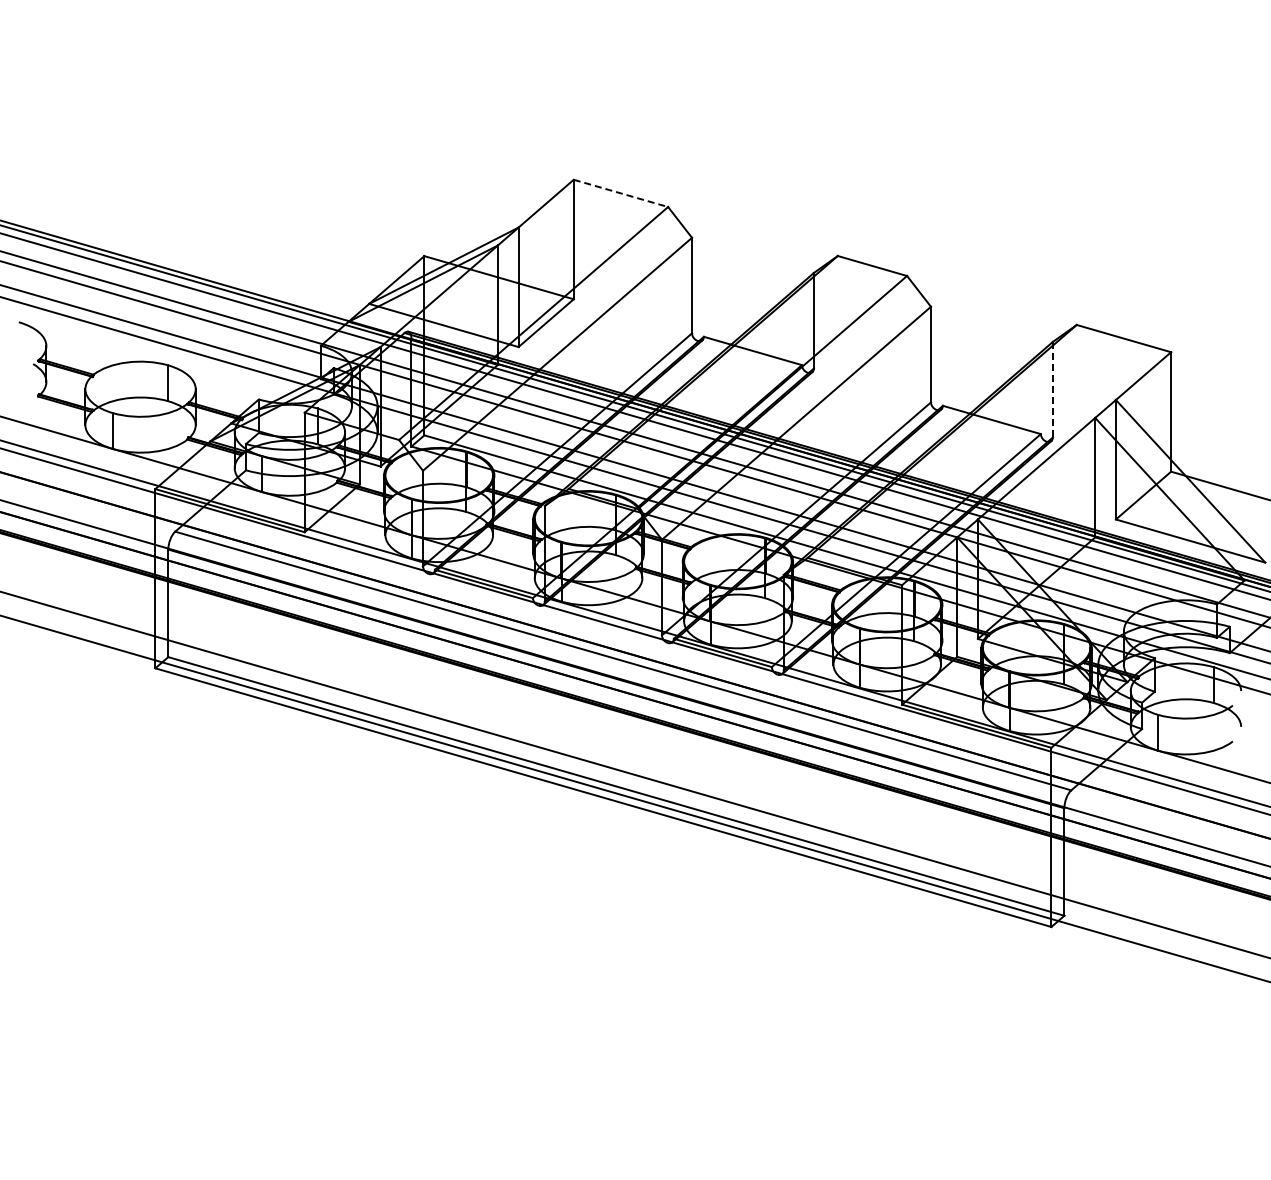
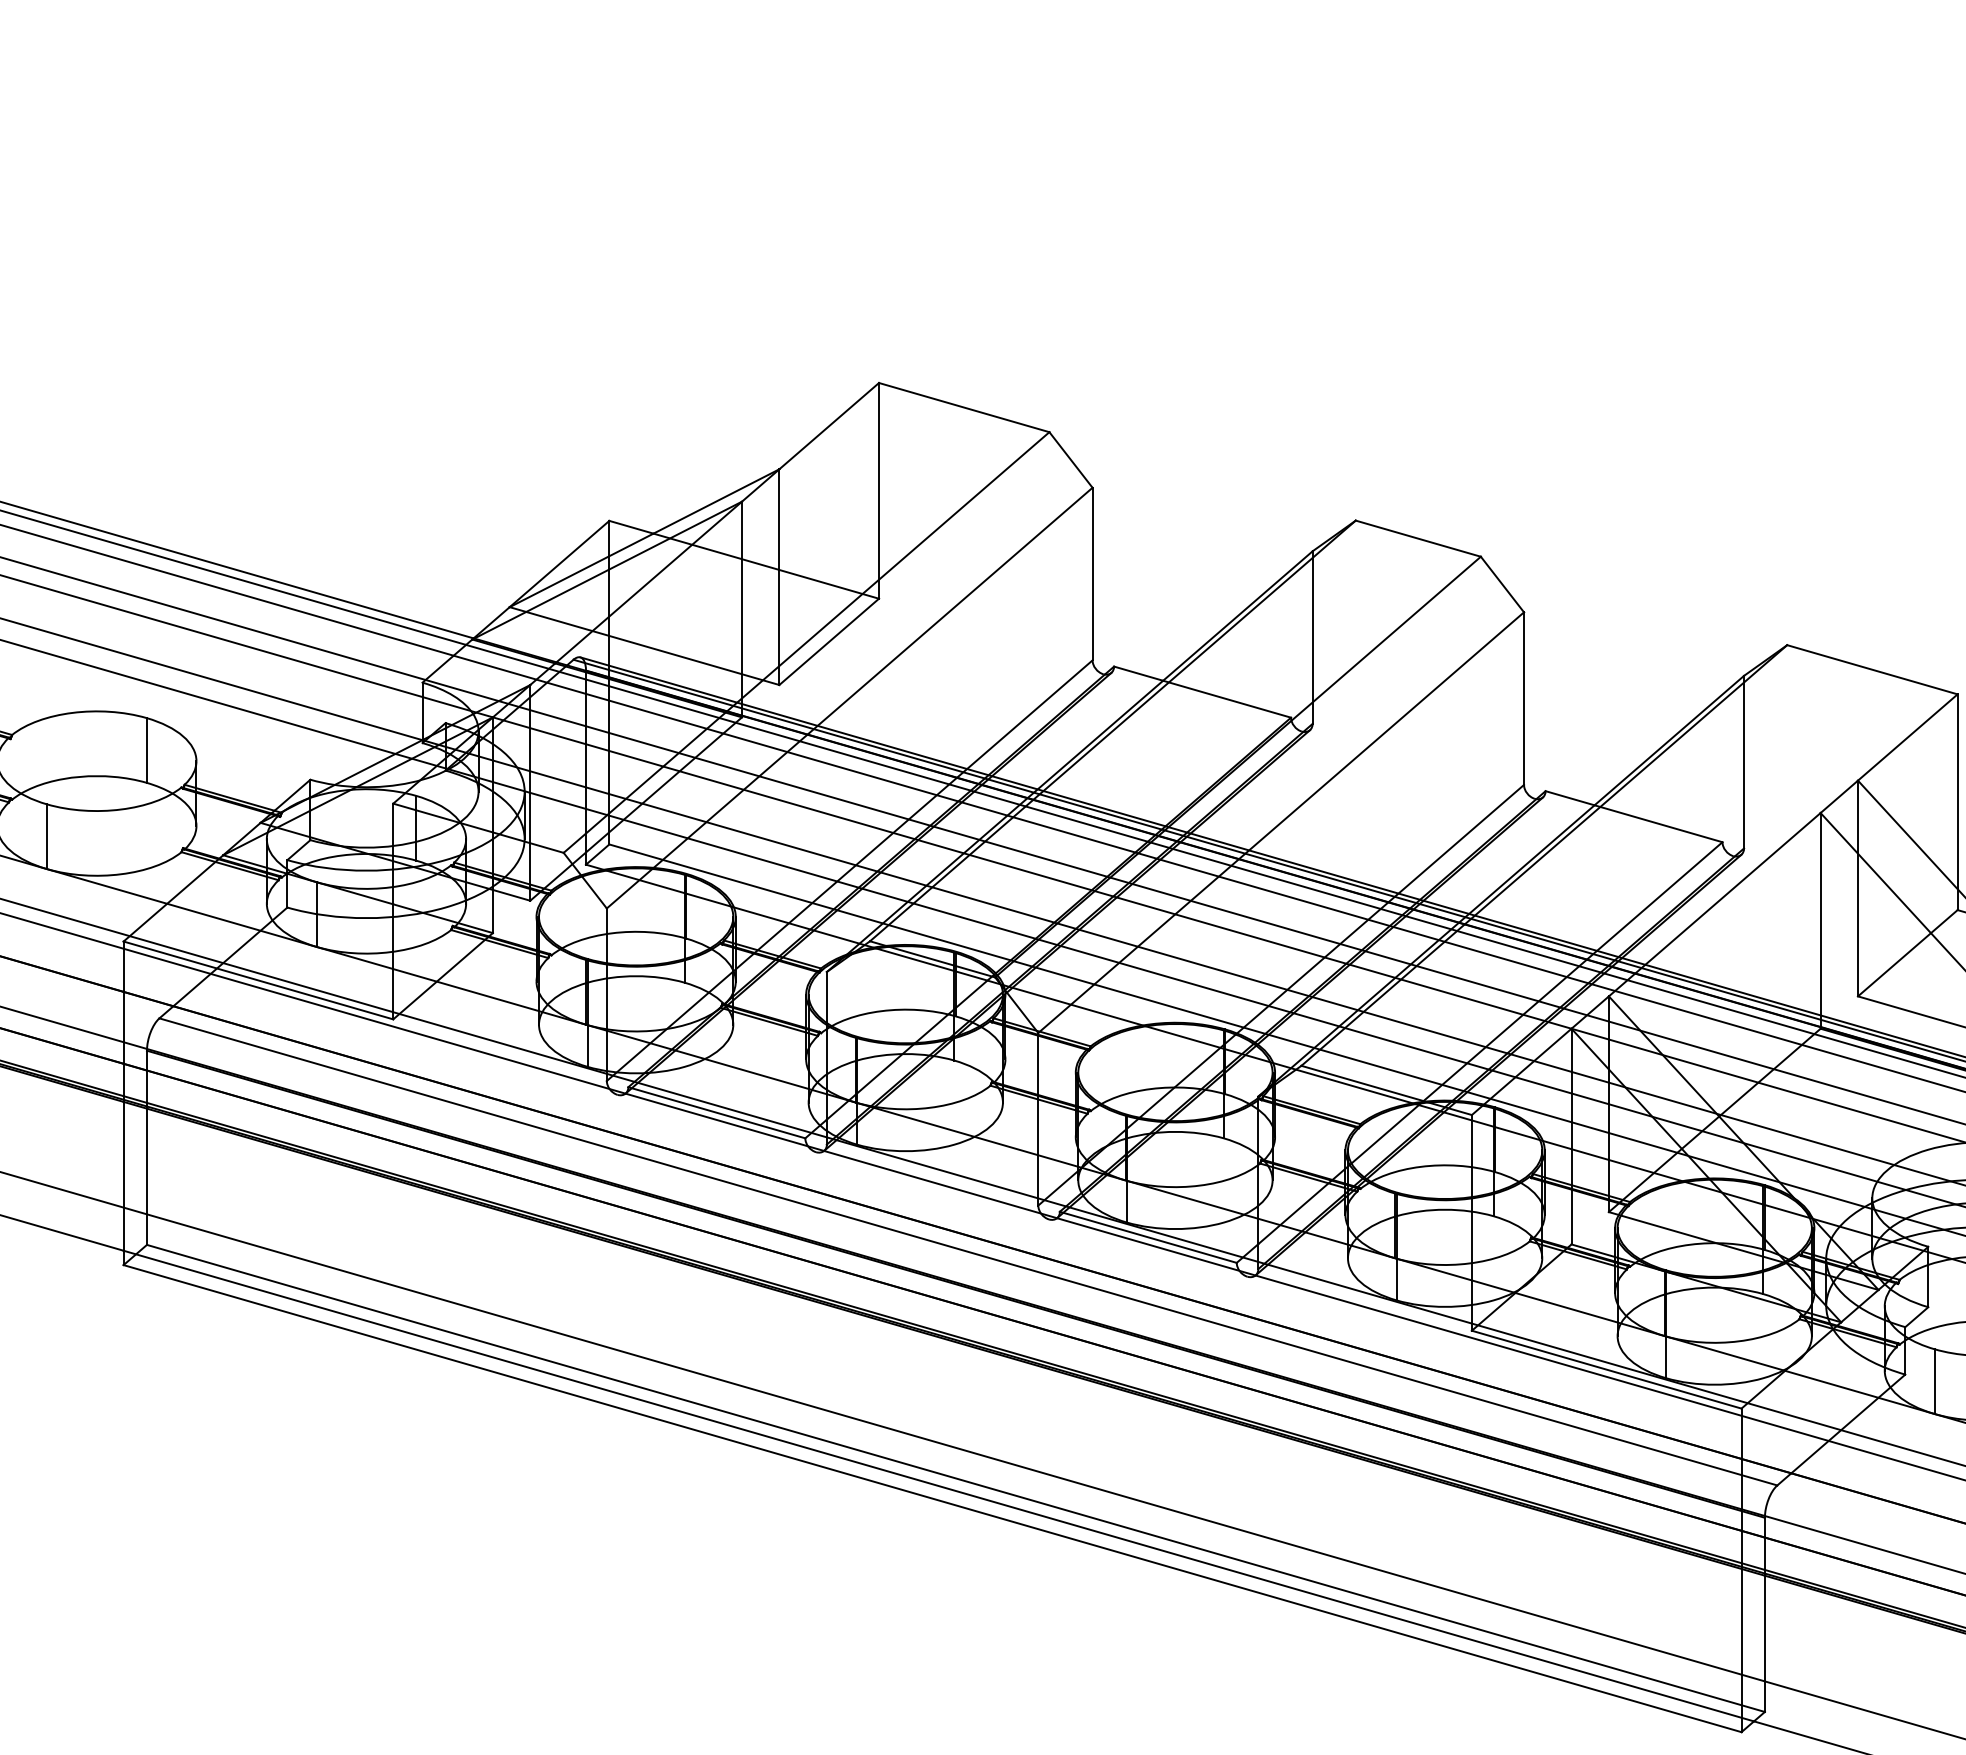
line: (621, 193) -> (965, 407), dashed -> solid
line: (1052, 389) -> (1743, 761), dashed -> solid

